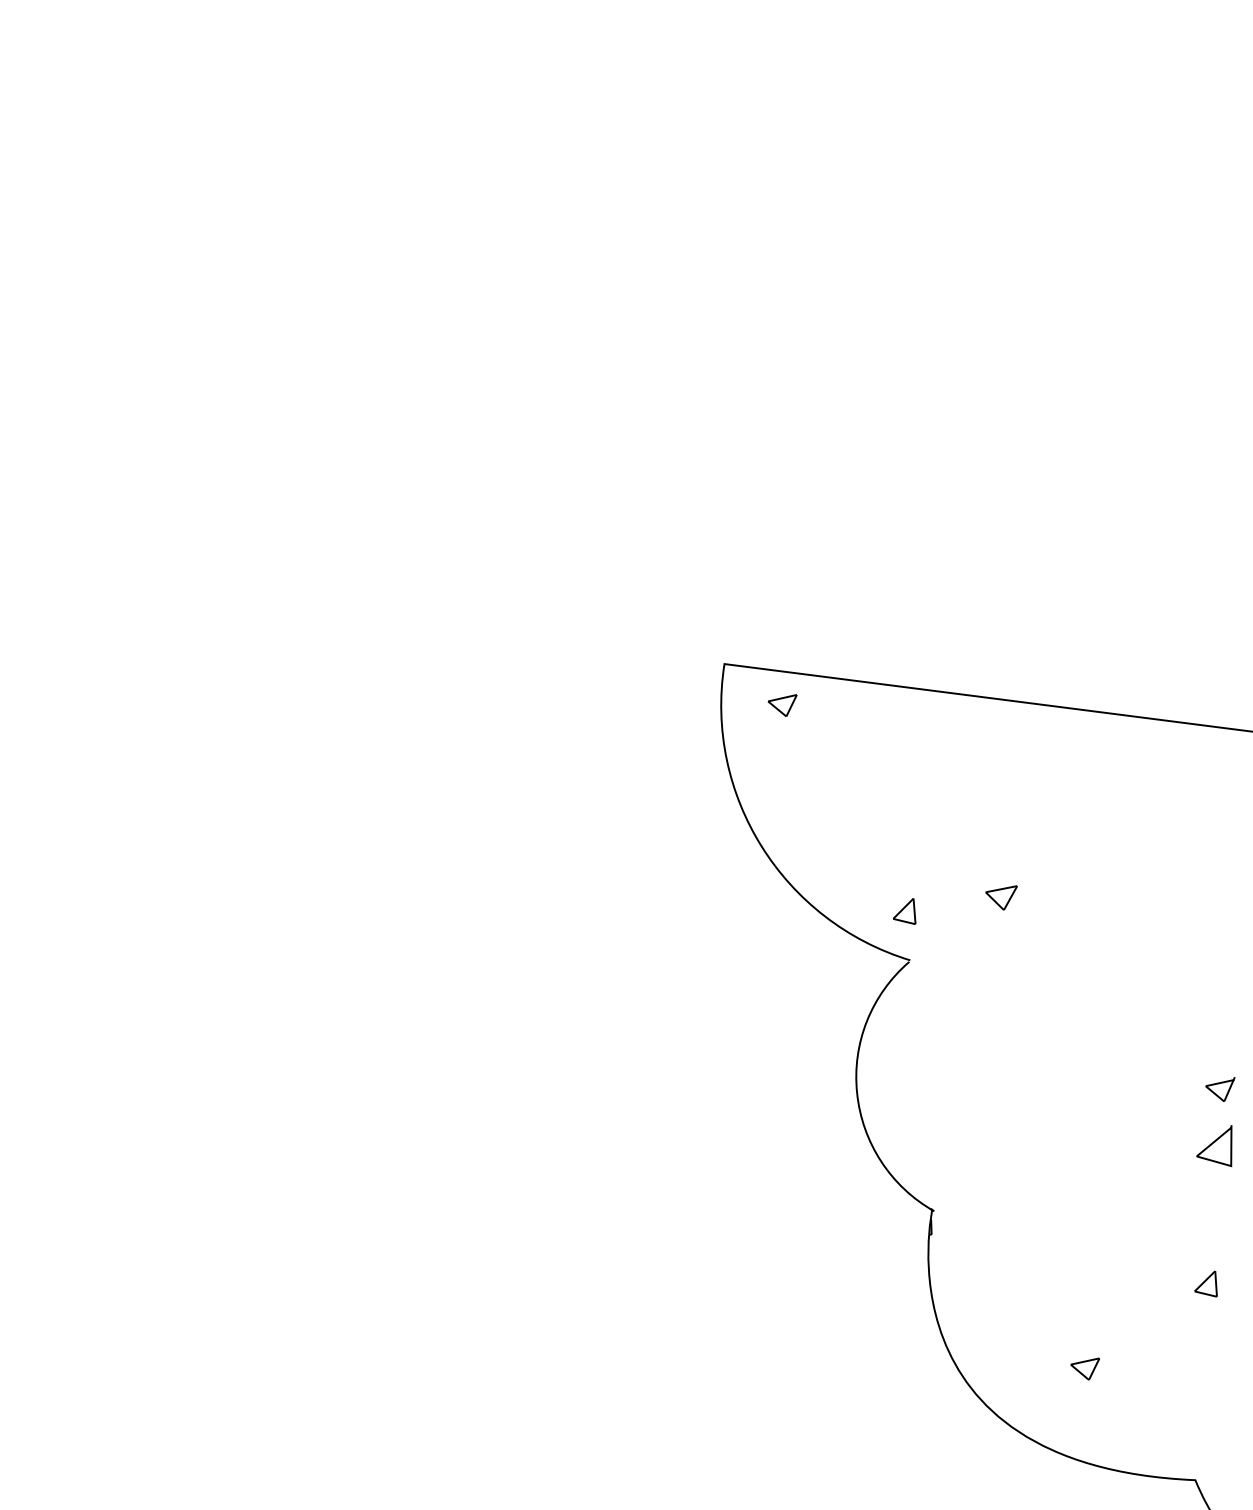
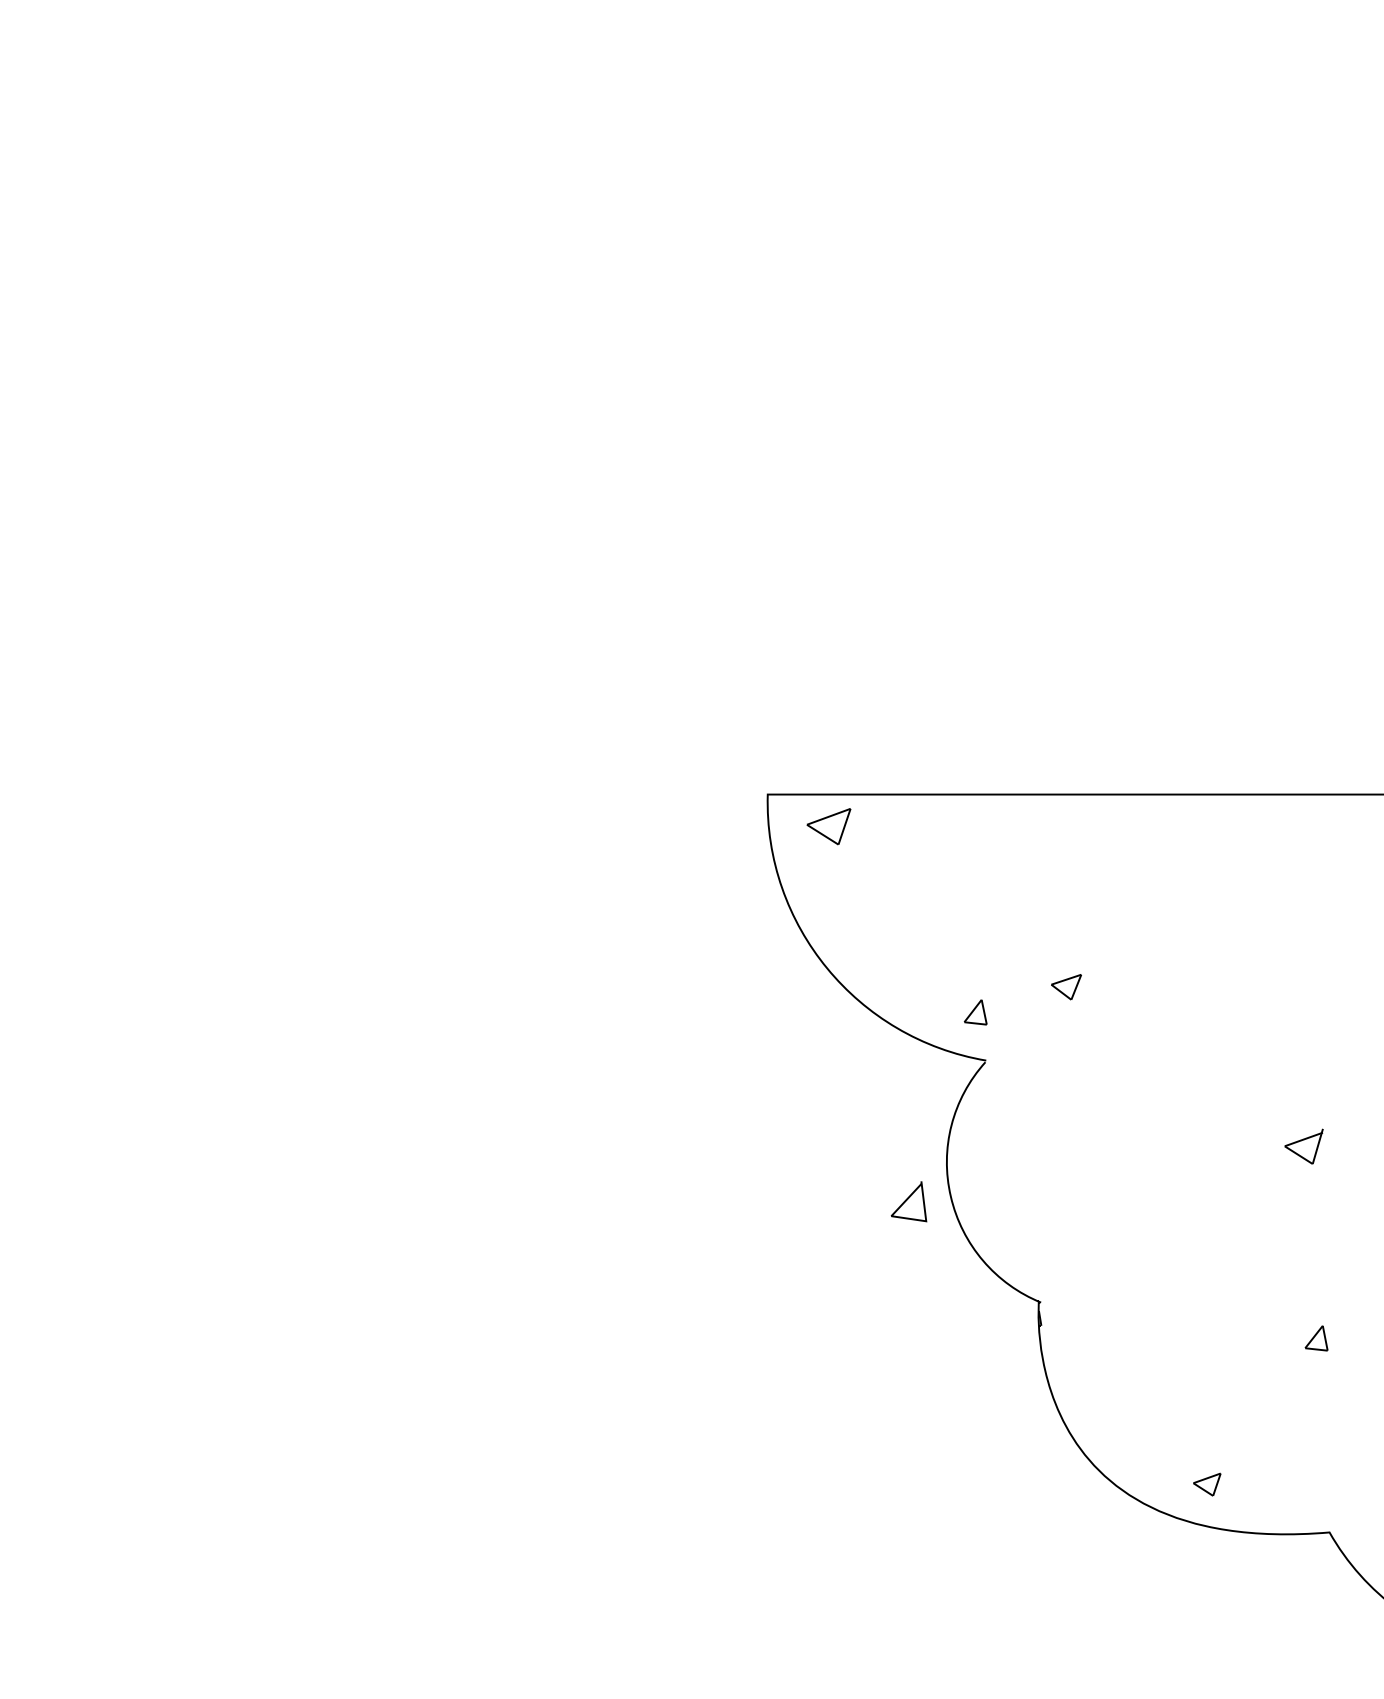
part: (781, 704) -> (828, 826), size x1.6
part: (1219, 1088) -> (1304, 1146), size x1.4
line: (1215, 1142) -> (907, 1200), moved
part: (1084, 1367) -> (1207, 1484), moved

